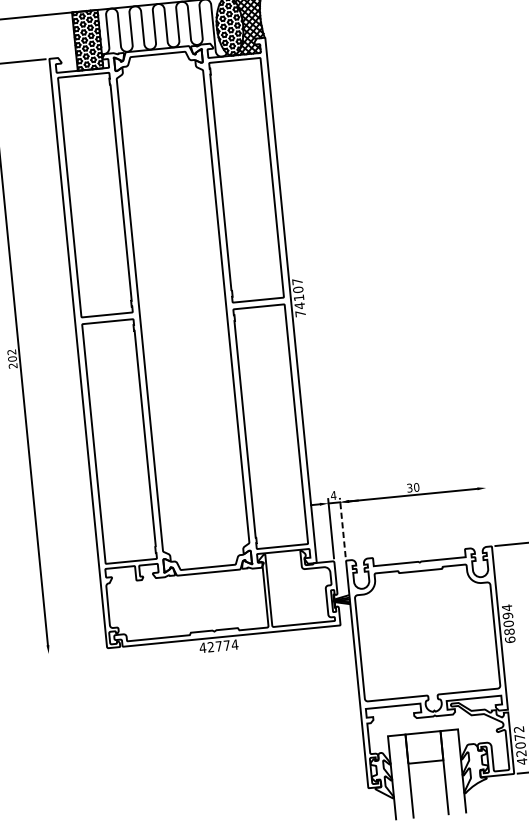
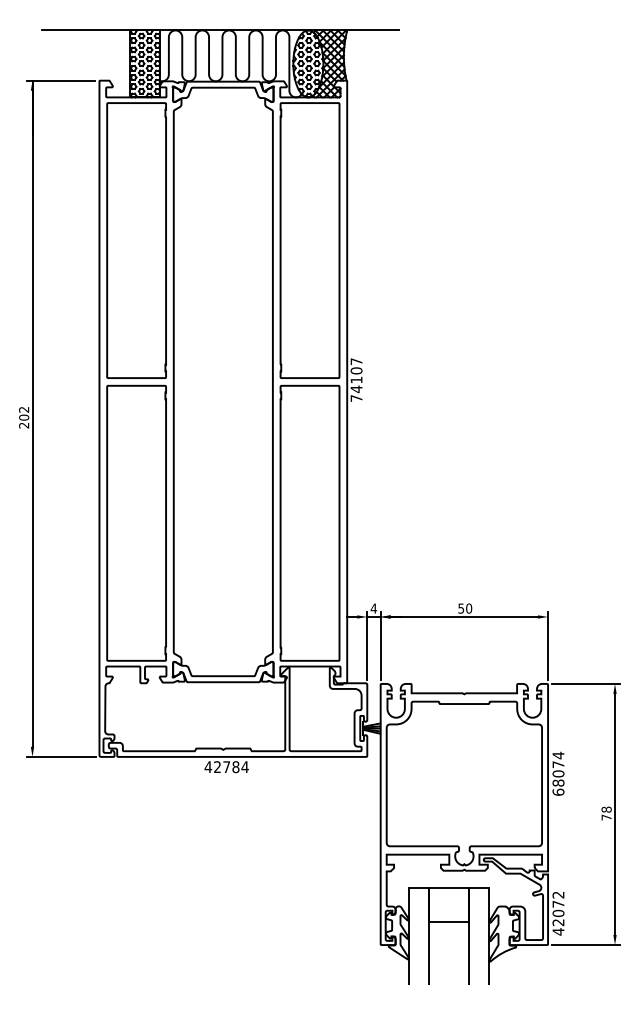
text: (409, 487) -> (460, 607), 30 -> 50
line: (489, 512) -> (548, 645), added
line: (342, 527) -> (380, 645), dashed -> solid
text: (507, 615) -> (558, 764), 68094 -> 68074
text: (226, 645) -> (235, 767), 42774 -> 42784
line: (74, 651) -> (61, 756), added

